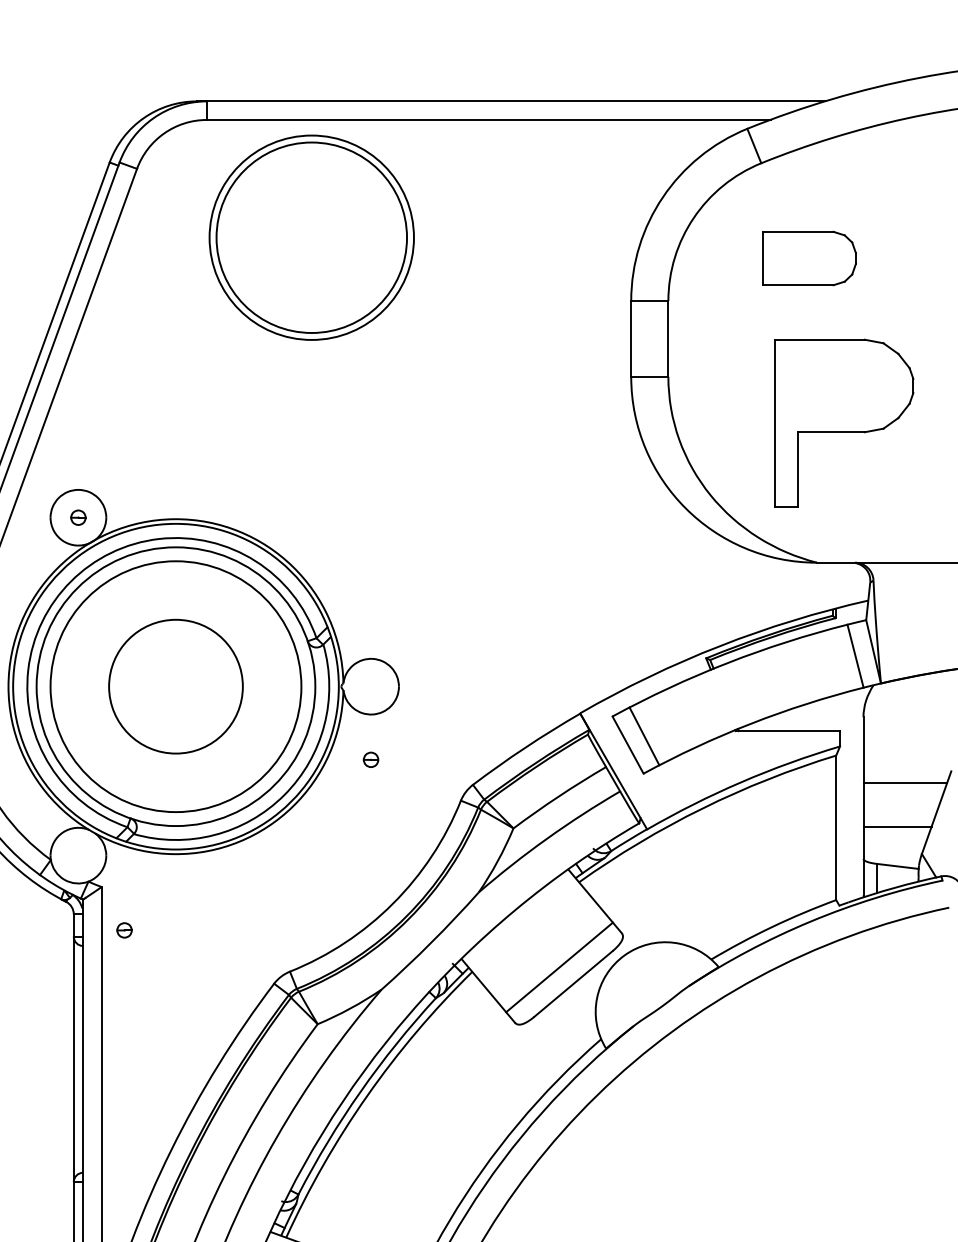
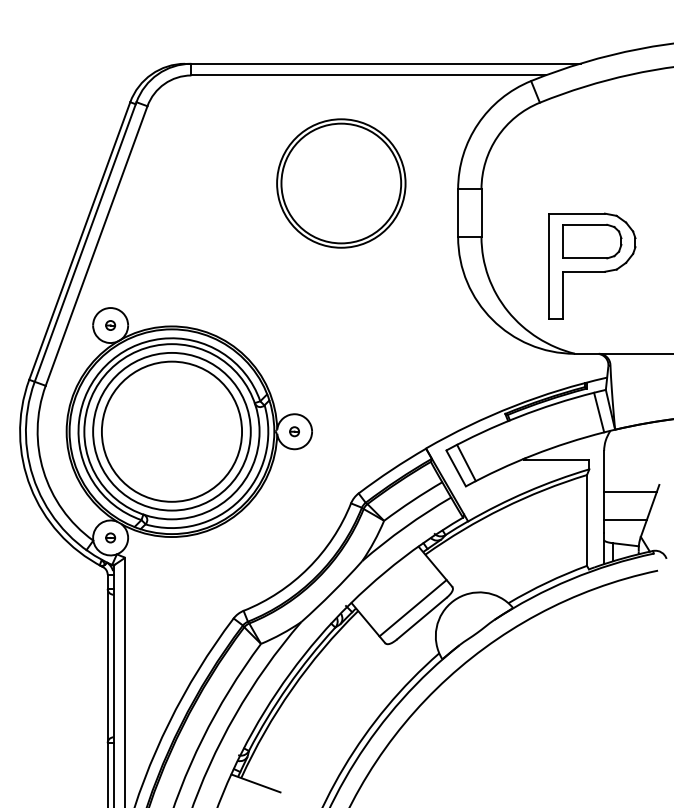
part: (312, 237) -> (341, 183), moved
part: (809, 258) -> (592, 241), moved
circle: (175, 686) -> (171, 431), size x1.67
part: (370, 759) -> (294, 431), moved
part: (124, 929) -> (110, 537), moved

